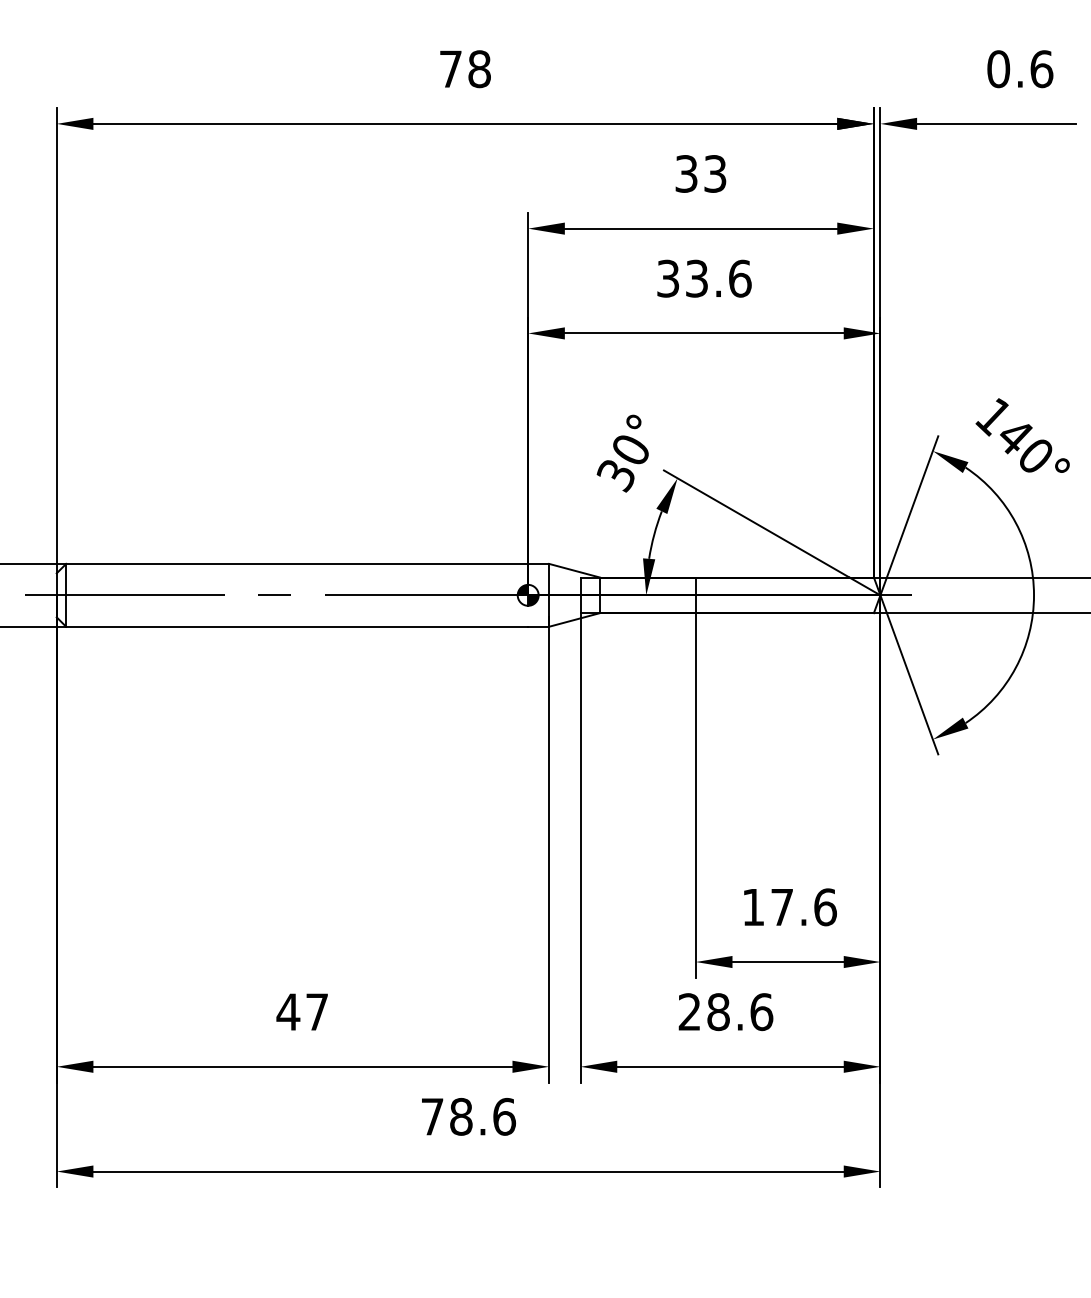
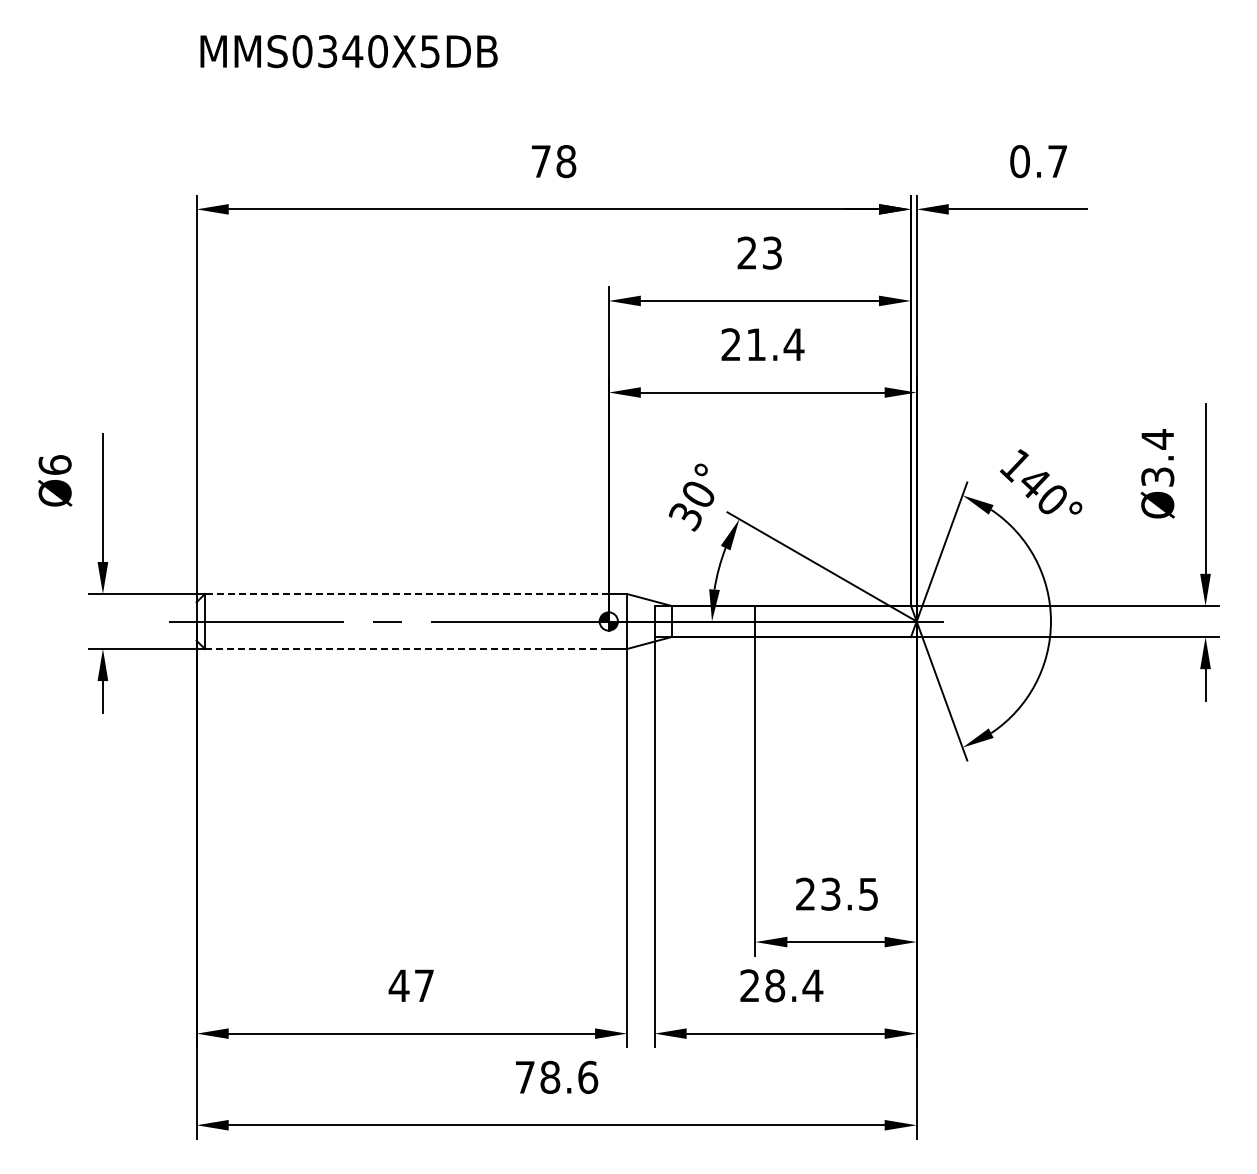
text: (1041, 69) -> (1057, 161), 0.6 -> 0.7
text: (685, 173) -> (746, 252), 33 -> 23
text: (704, 278) -> (762, 344), 33.6 -> 21.4
line: (296, 564) -> (406, 594), solid -> dashed
line: (296, 626) -> (406, 648), solid -> dashed
text: (789, 906) -> (837, 893), 17.6 -> 23.5
text: (761, 1011) -> (812, 985), 28.6 -> 28.4

